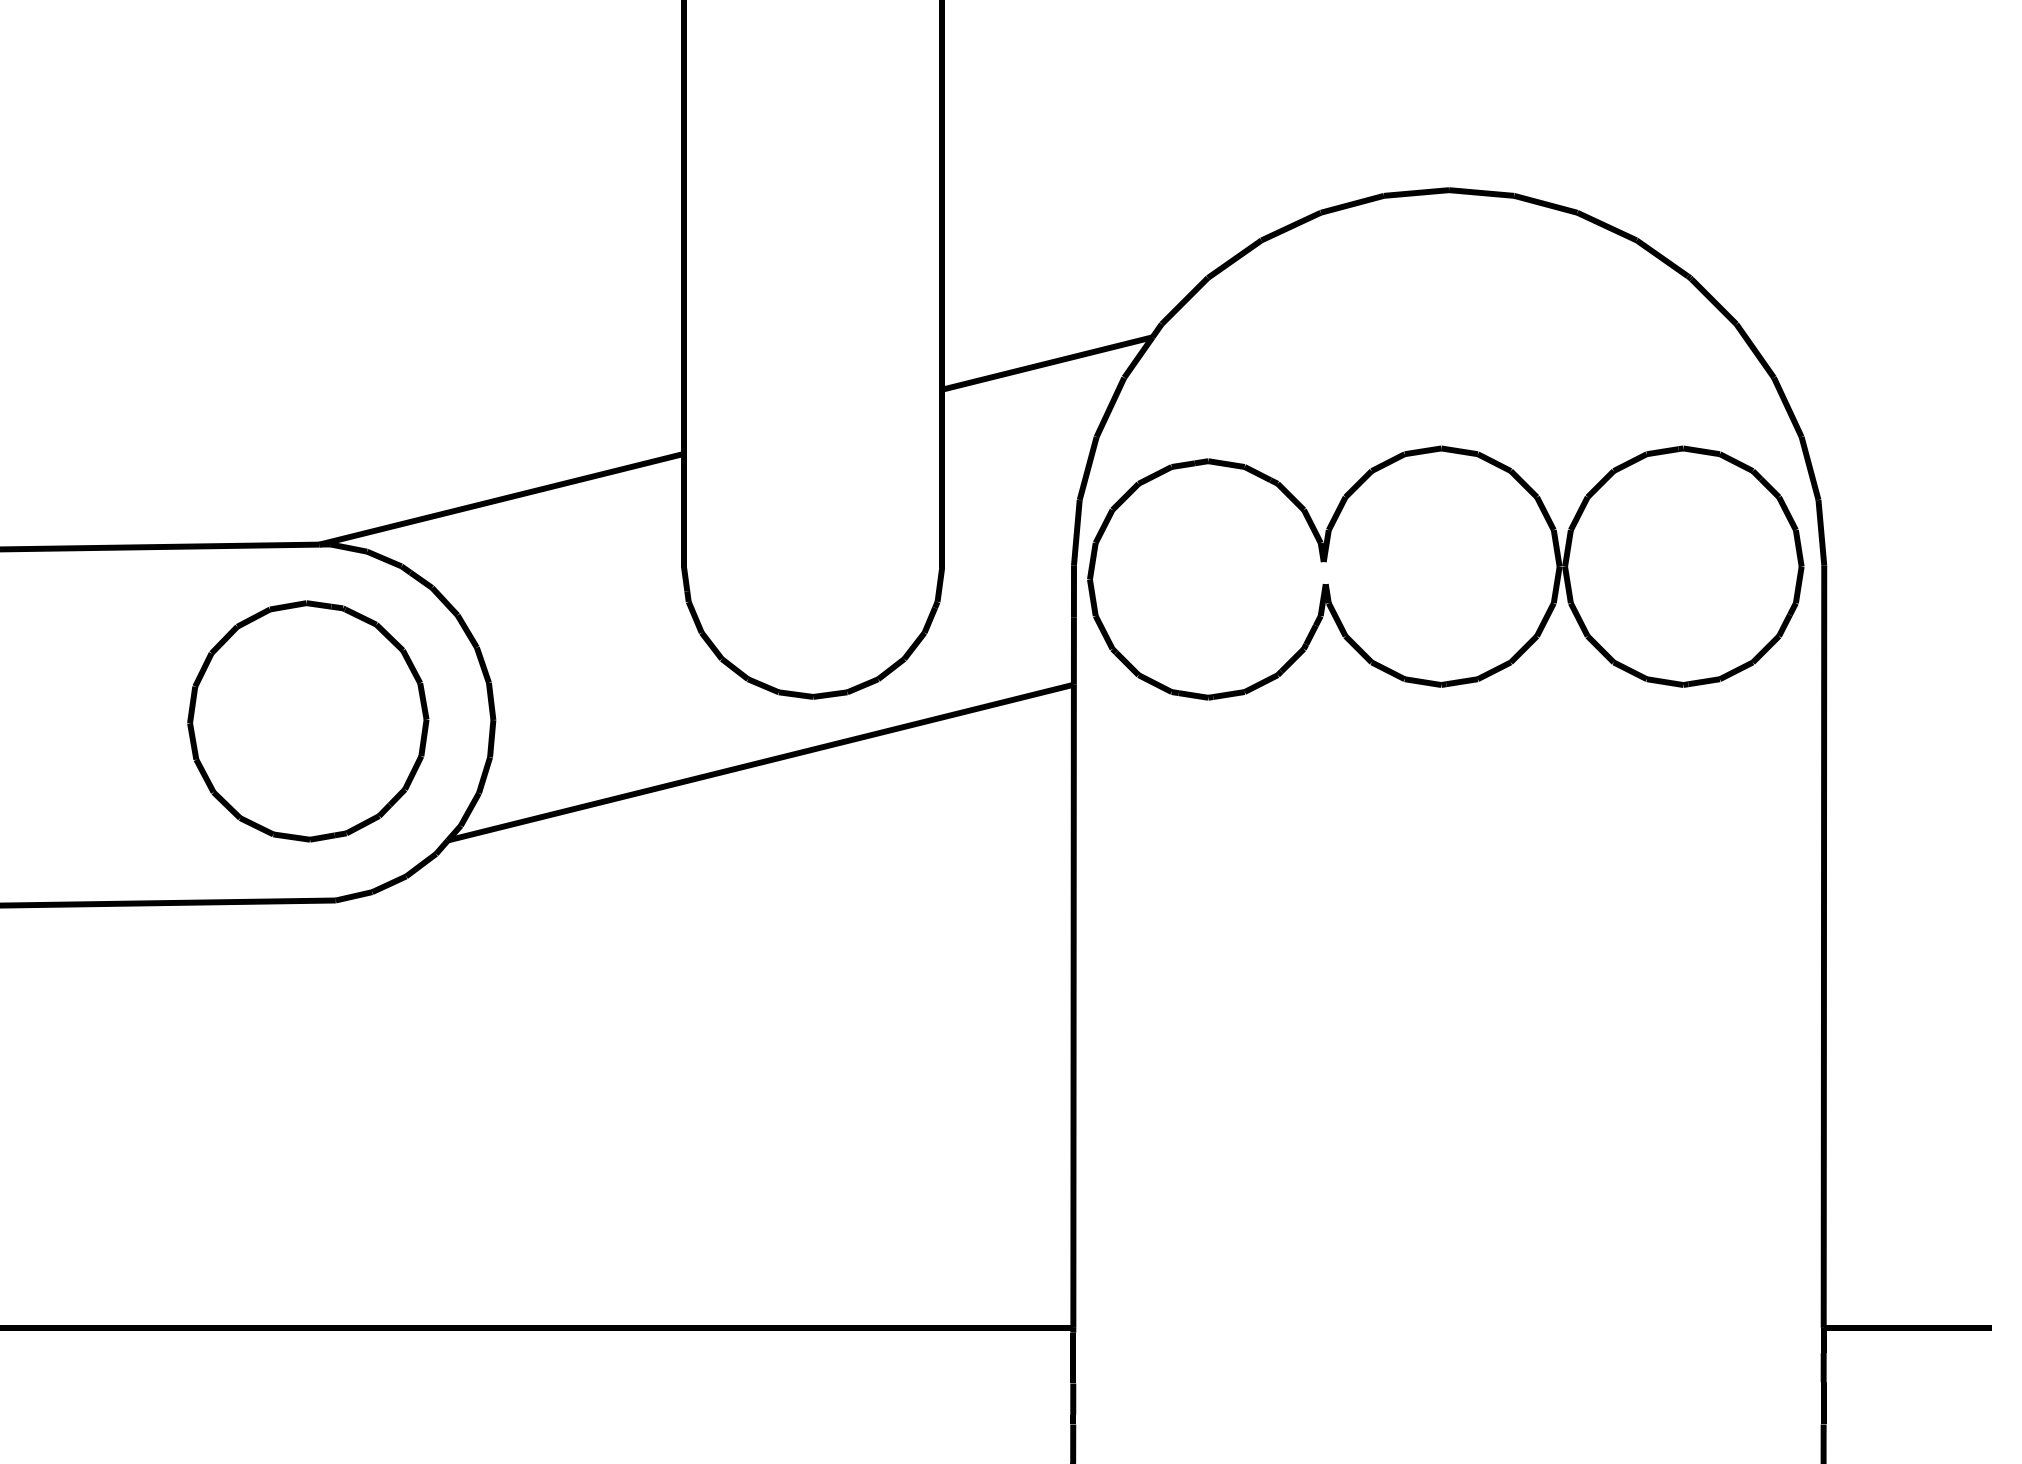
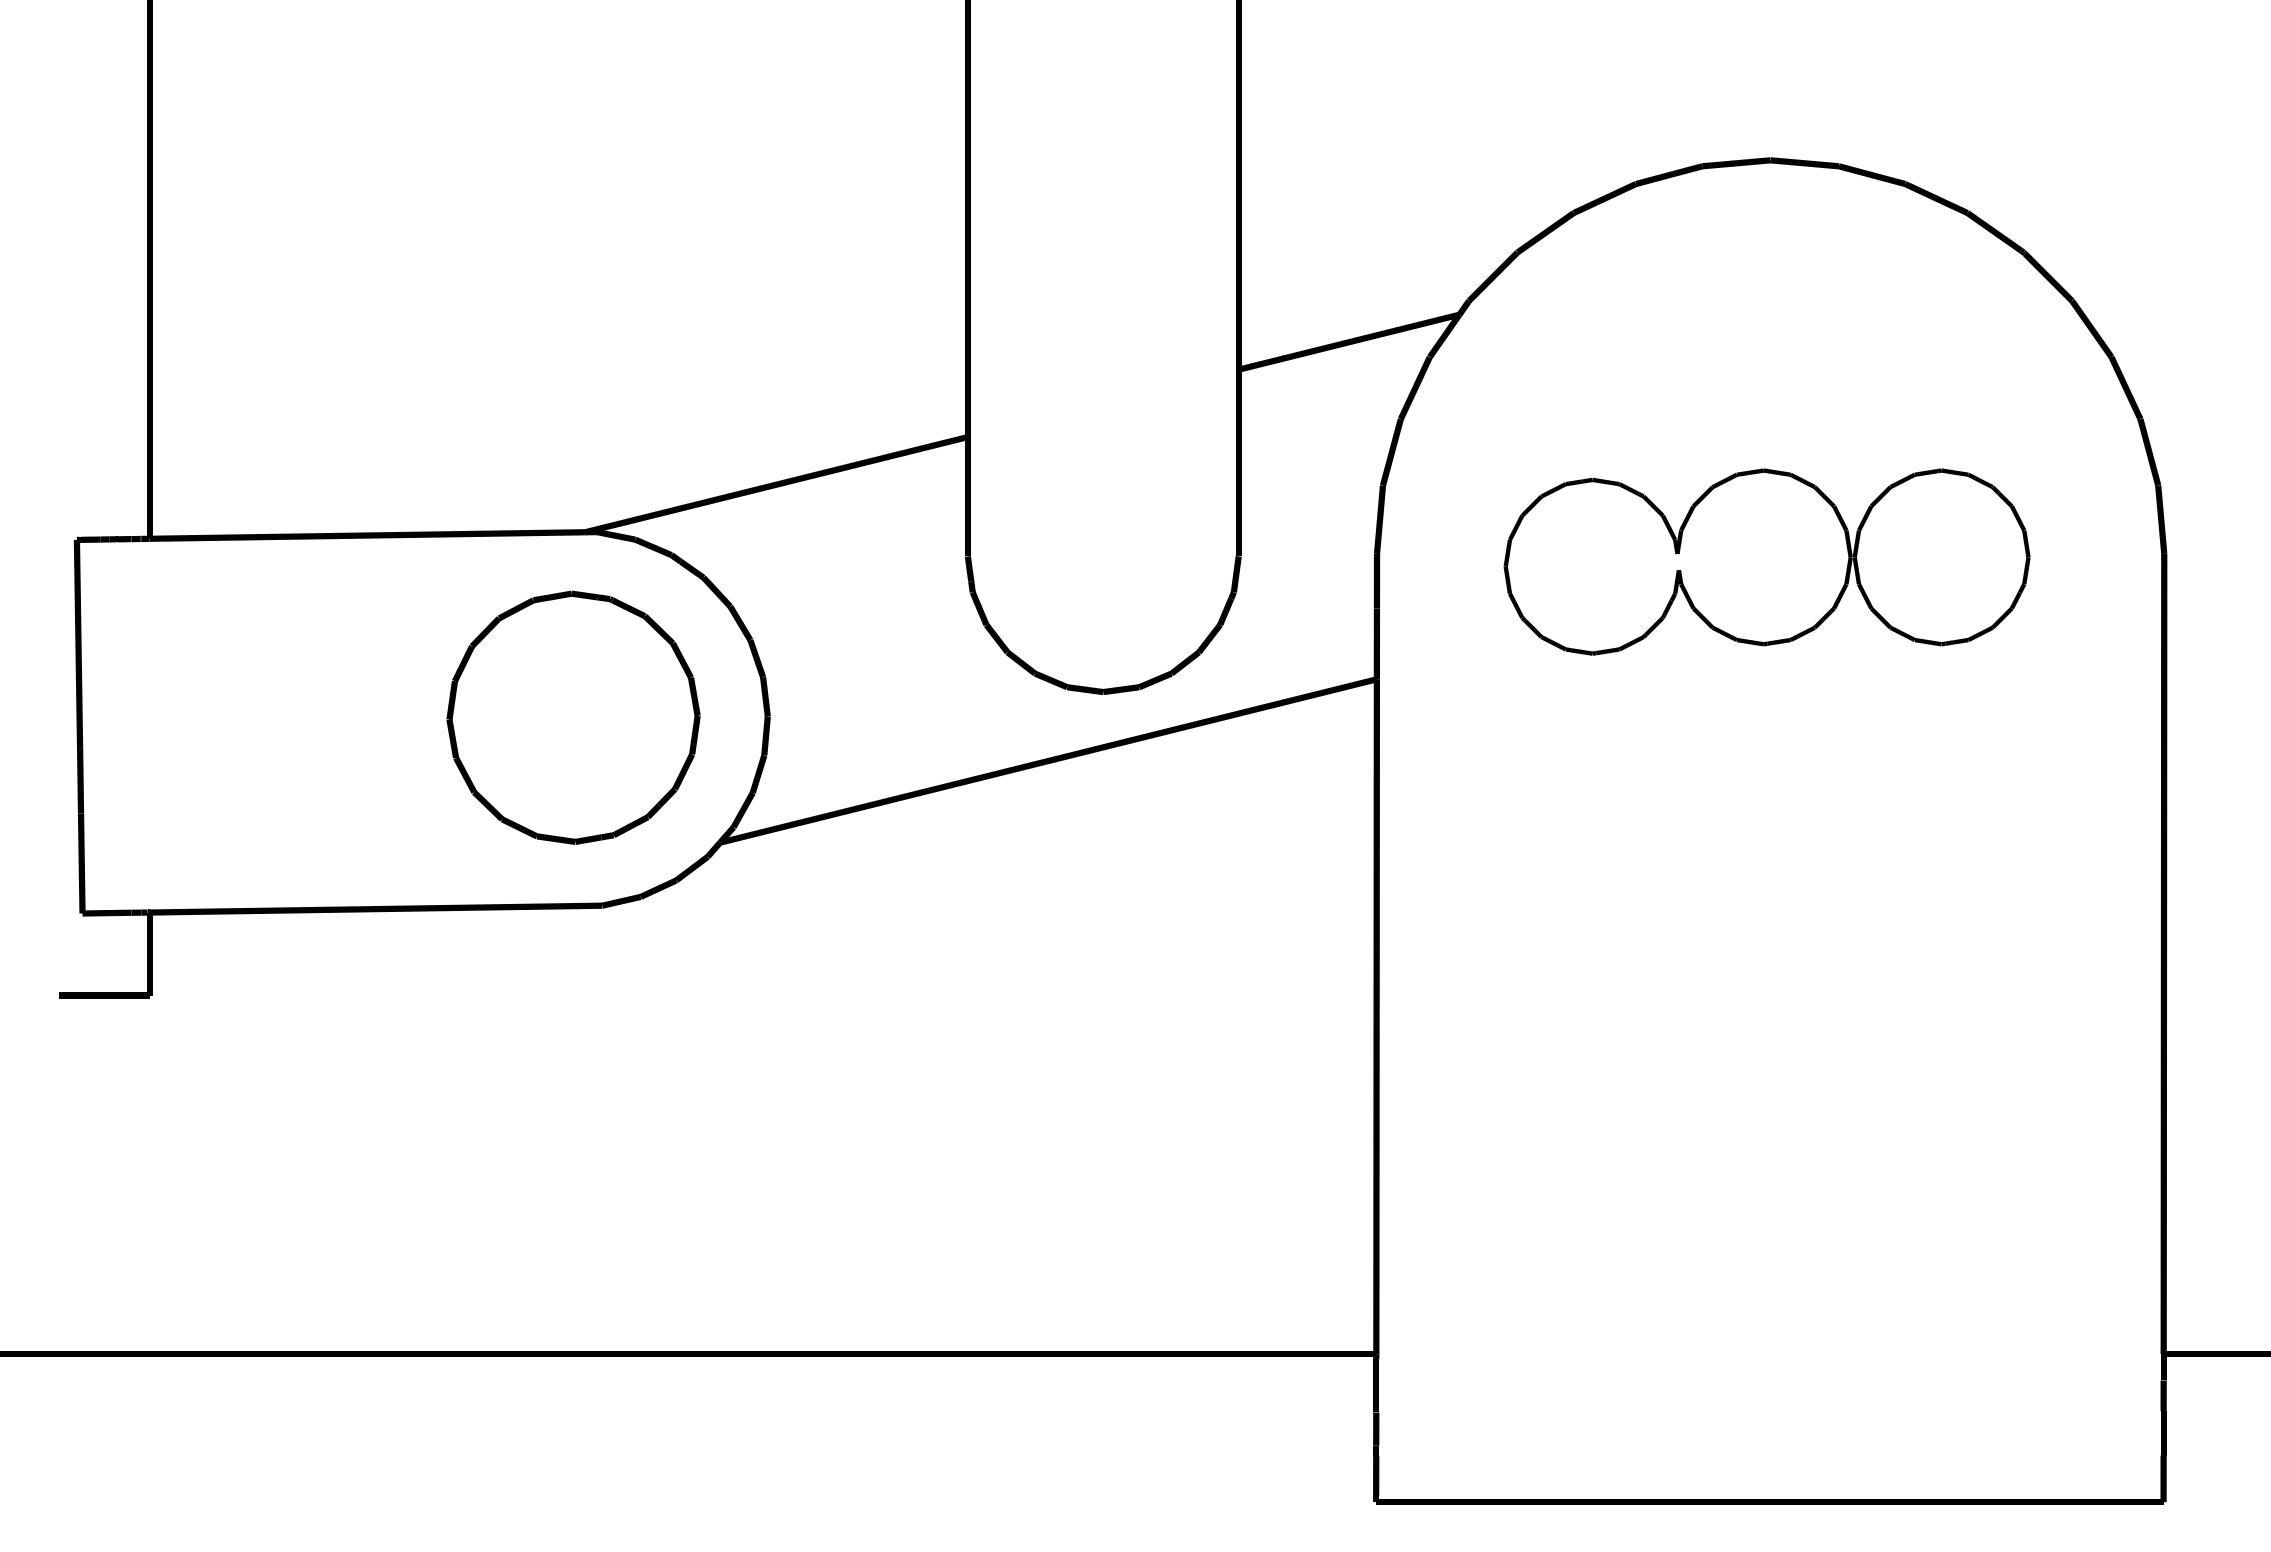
part: (1445, 572) -> (1766, 561), size x0.7

